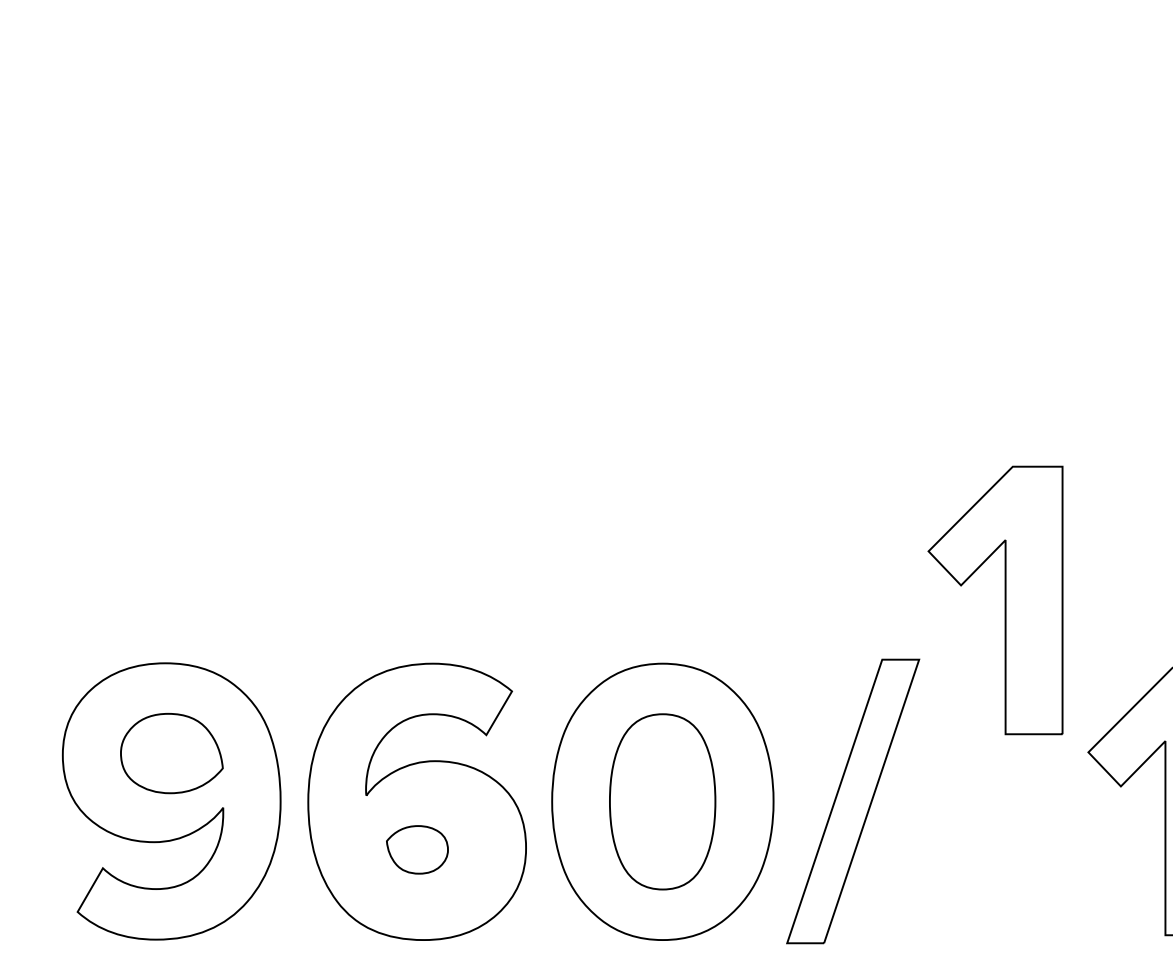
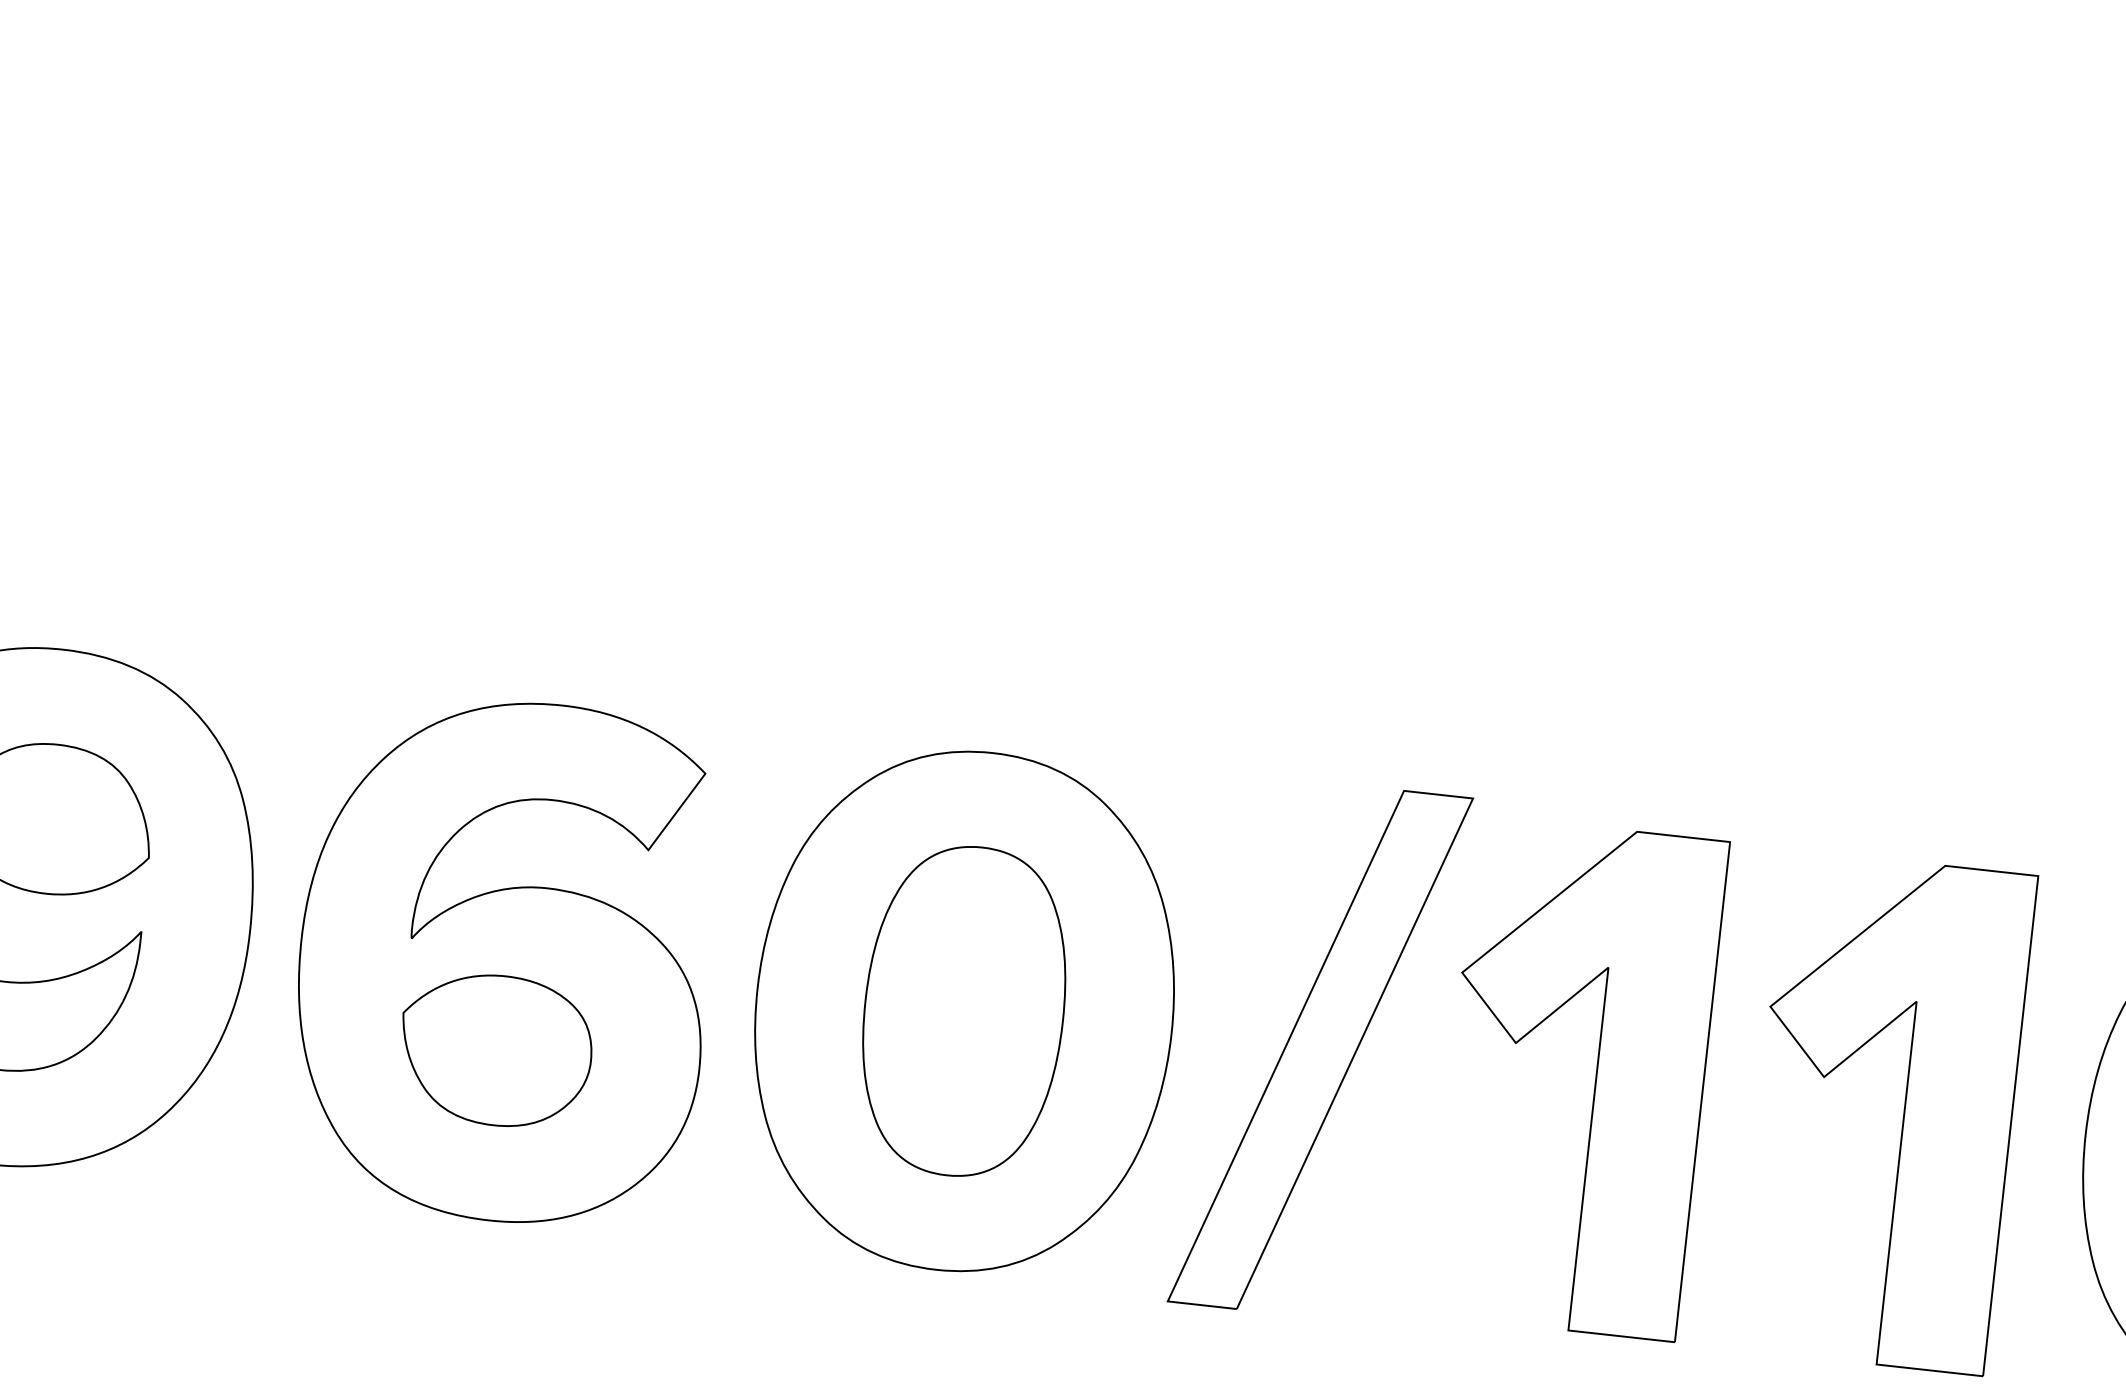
part: (1004, 600) -> (1593, 1080), moved
part: (417, 849) -> (496, 1049), size x1.67

